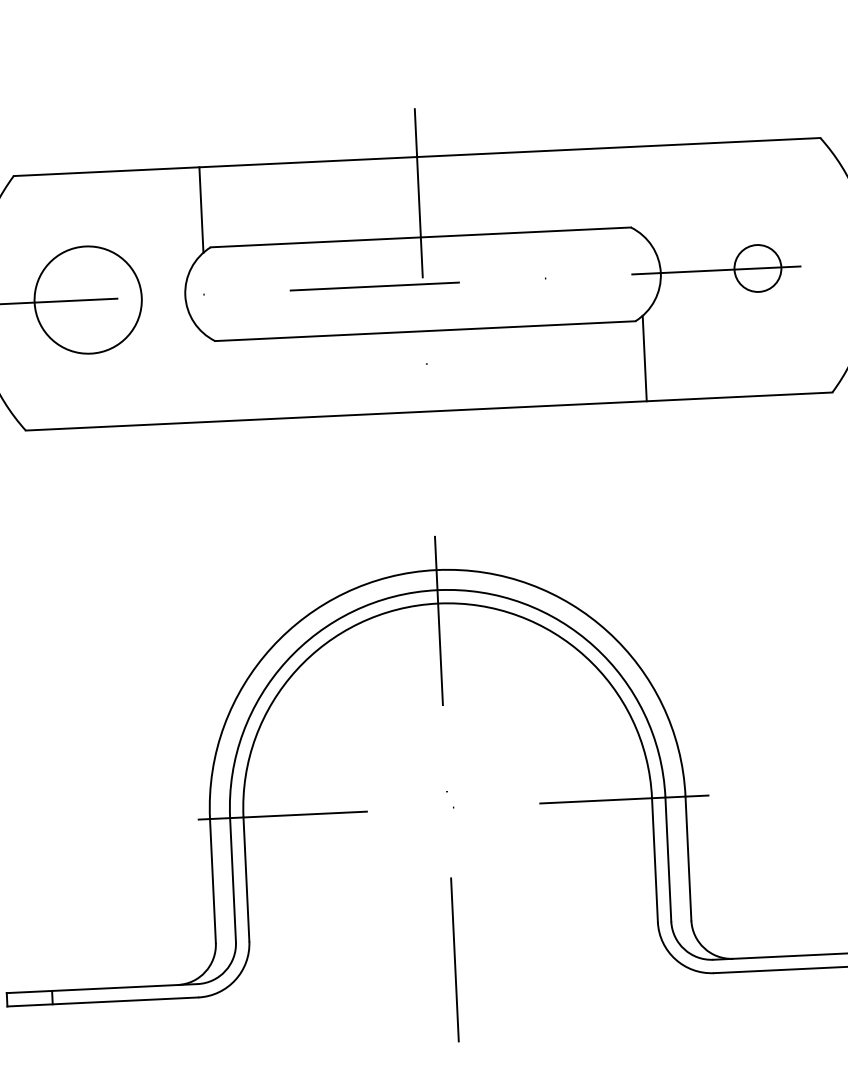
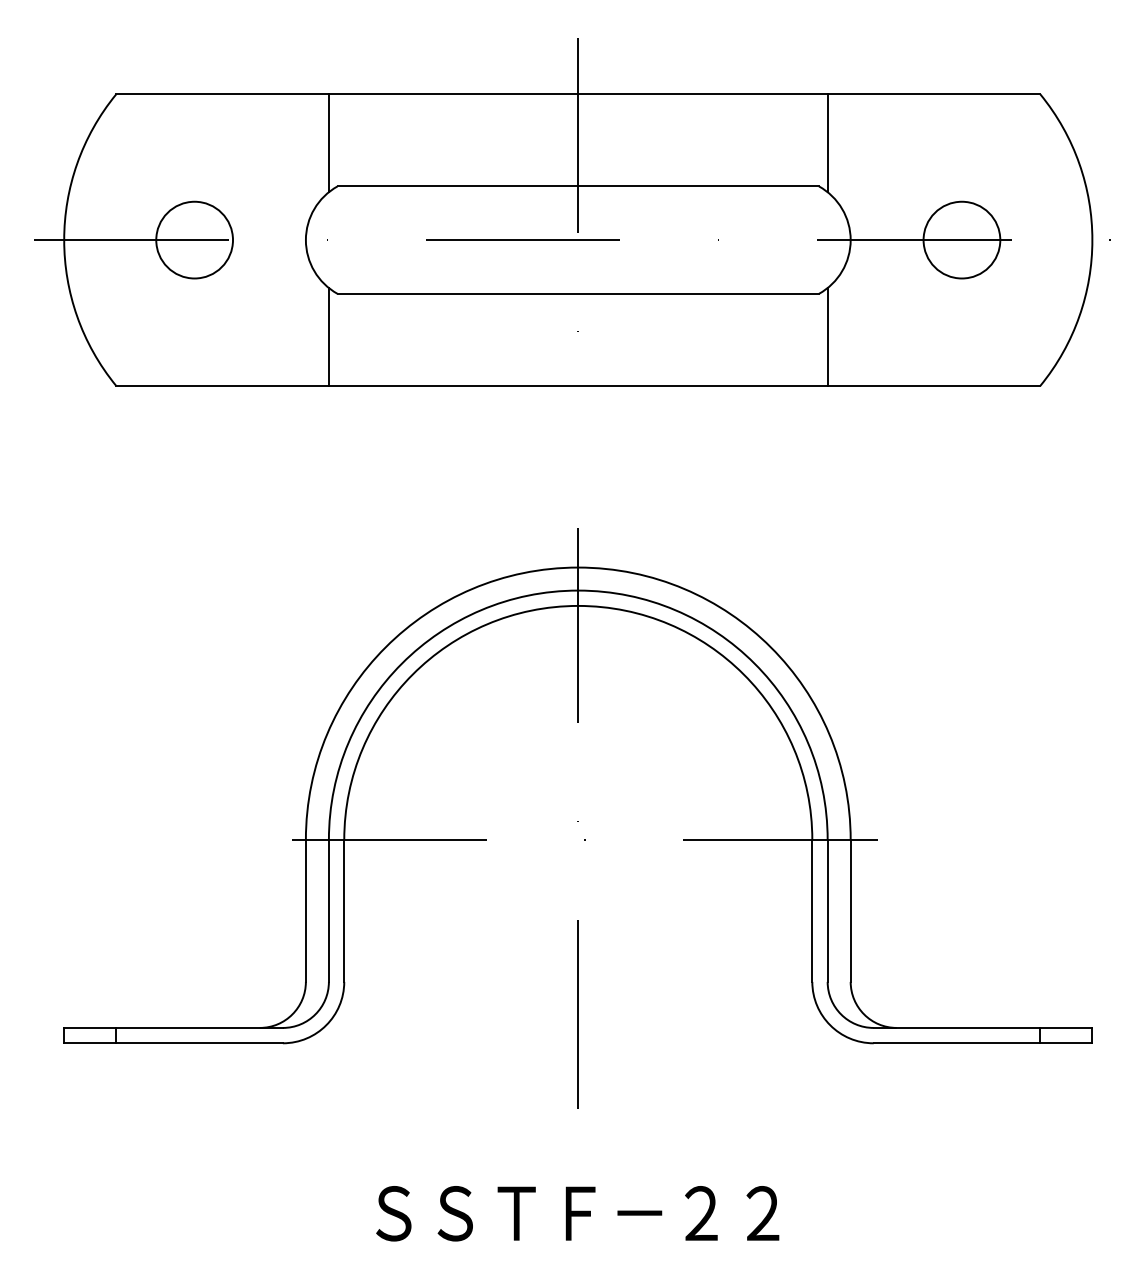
line: (636, 189) -> (827, 143), added
circle: (757, 267) -> (961, 239), size x1.43
circle: (88, 299) -> (194, 239), size x0.62
line: (209, 378) -> (328, 336), added

